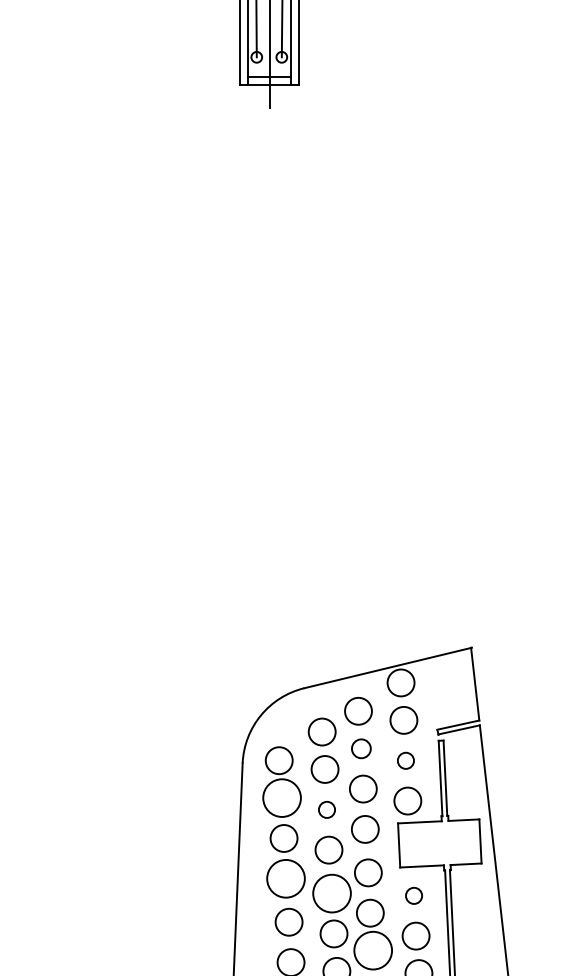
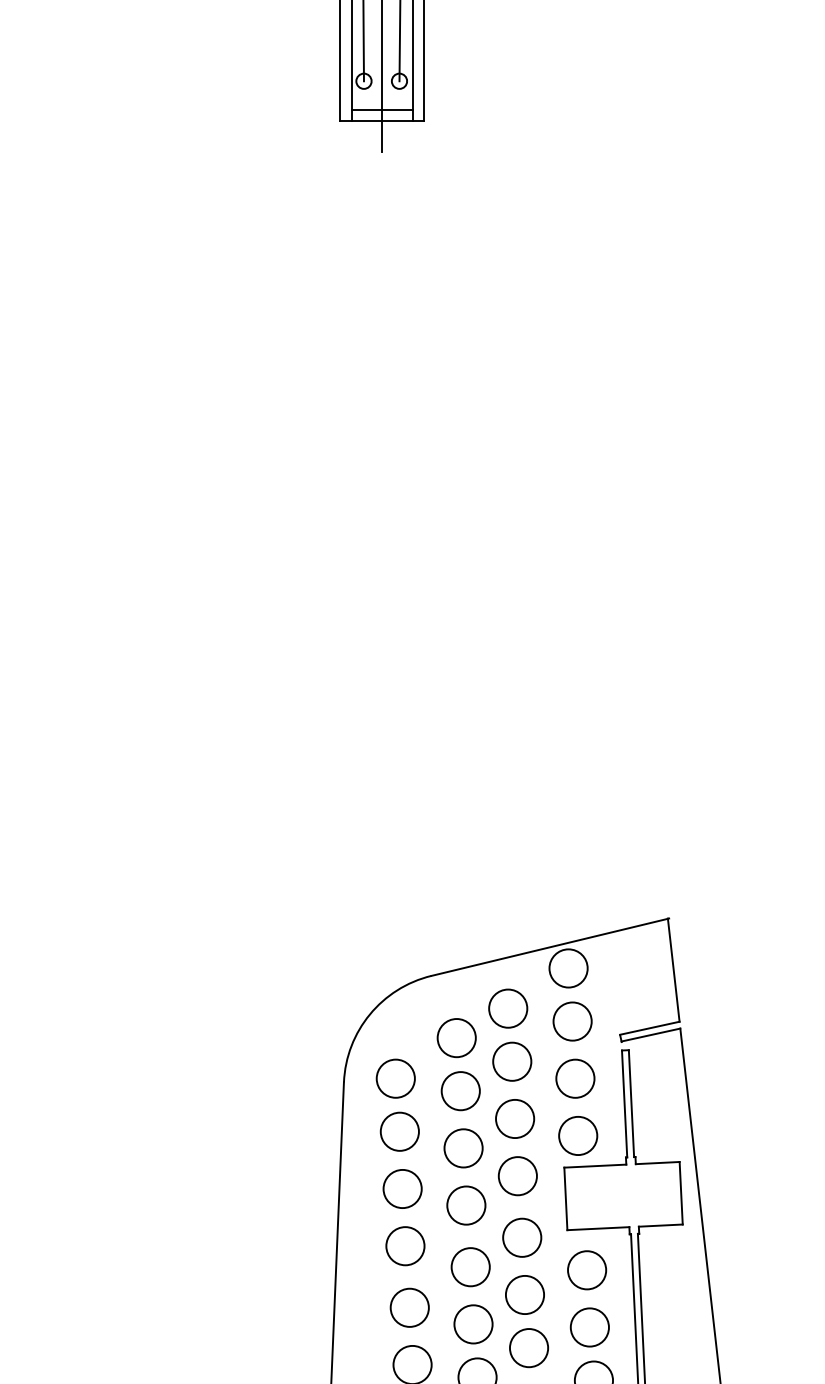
circle: (361, 748) -> (512, 1061), size x1.43
circle: (405, 760) -> (574, 1078), size x1.67
circle: (281, 797) -> (399, 1130), size x0.71
circle: (326, 809) -> (462, 1147), size x1.67
circle: (285, 878) -> (404, 1245), size x0.71
circle: (331, 893) -> (469, 1267), size x0.71
circle: (413, 895) -> (586, 1269), size x1.67
circle: (372, 950) -> (528, 1347), size x0.71

